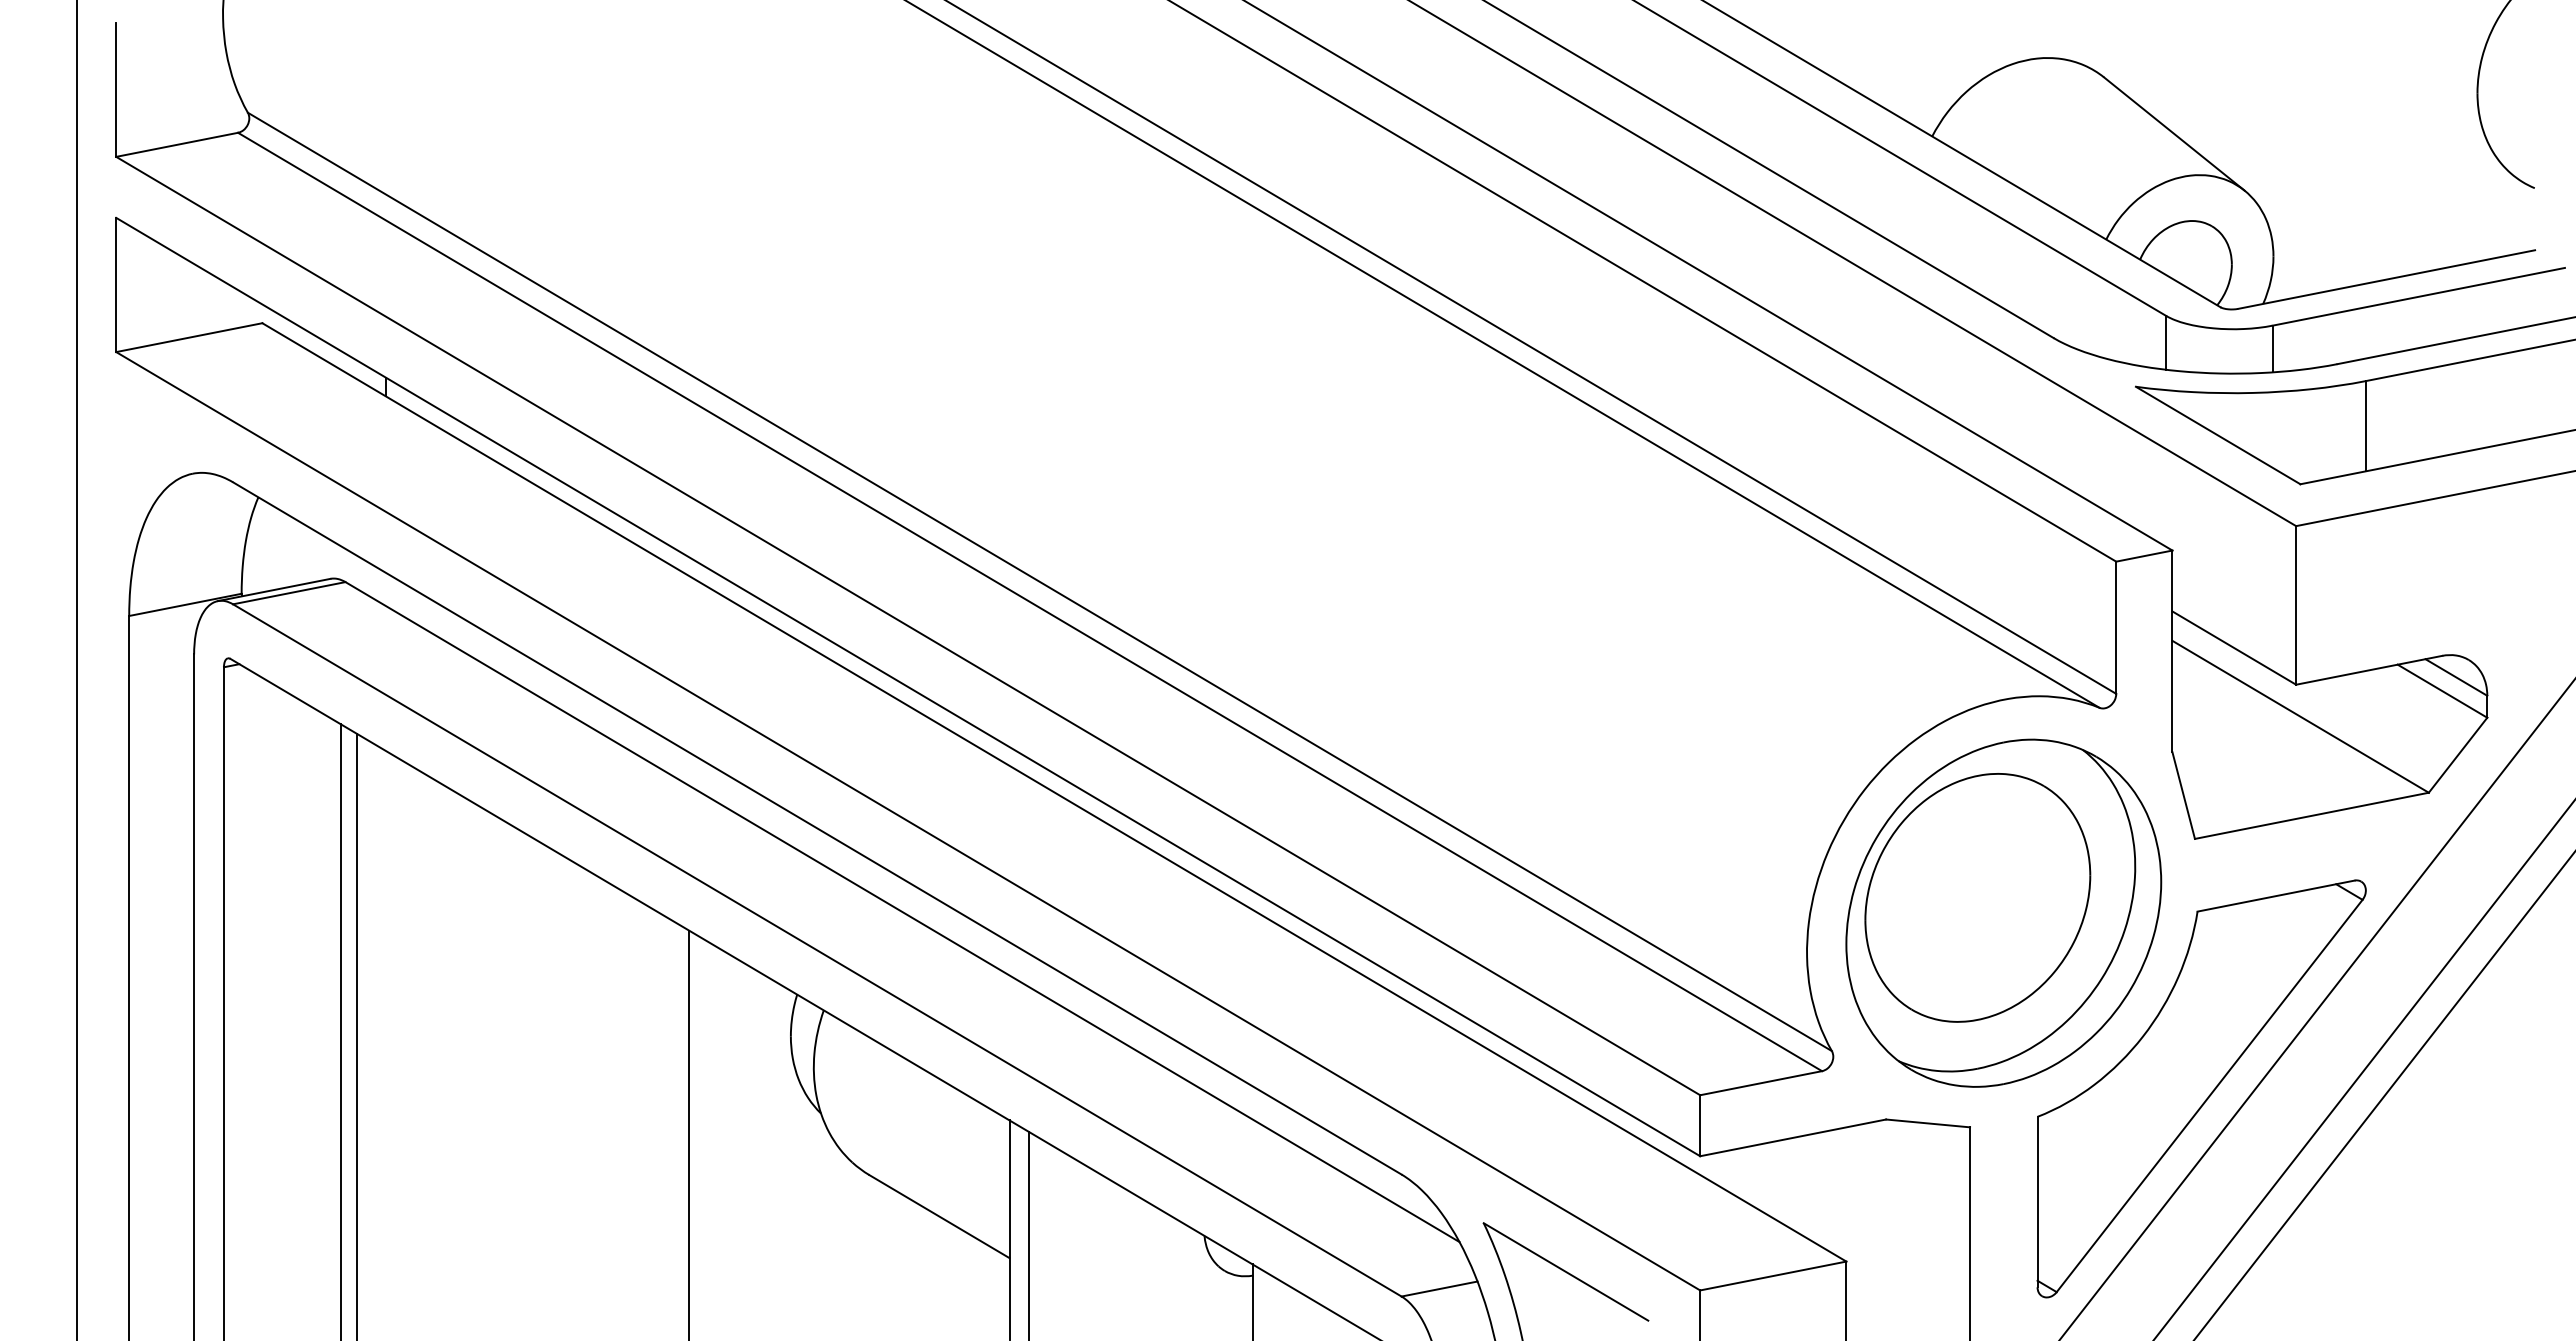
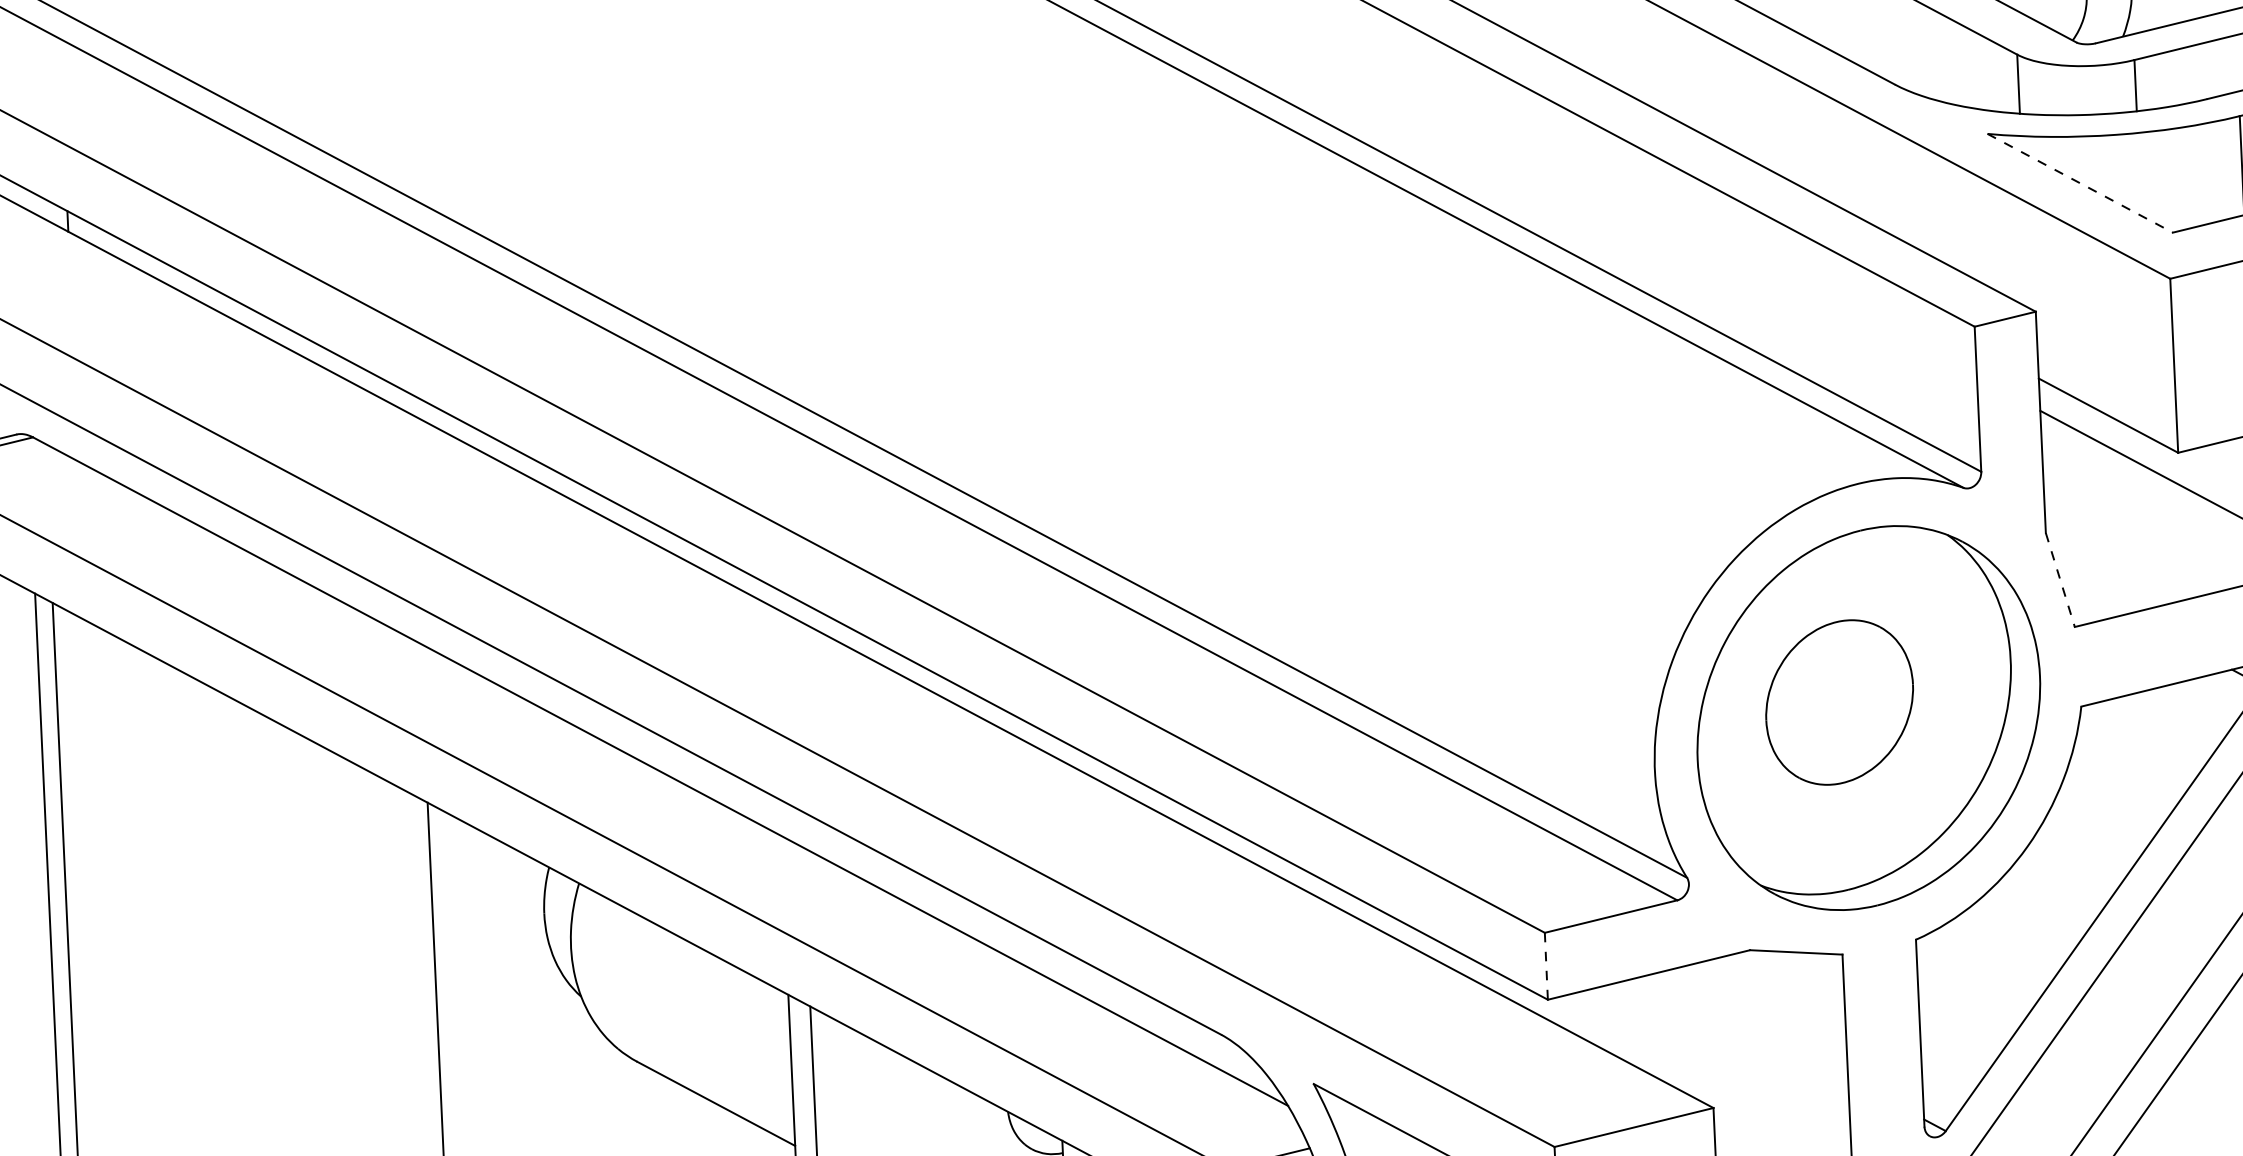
line: (2218, 435) -> (2080, 183), solid -> dashed
line: (2183, 795) -> (2060, 579), solid -> dashed
part: (1977, 897) -> (1839, 702), size x0.6
line: (1700, 1125) -> (1546, 966), solid -> dashed

